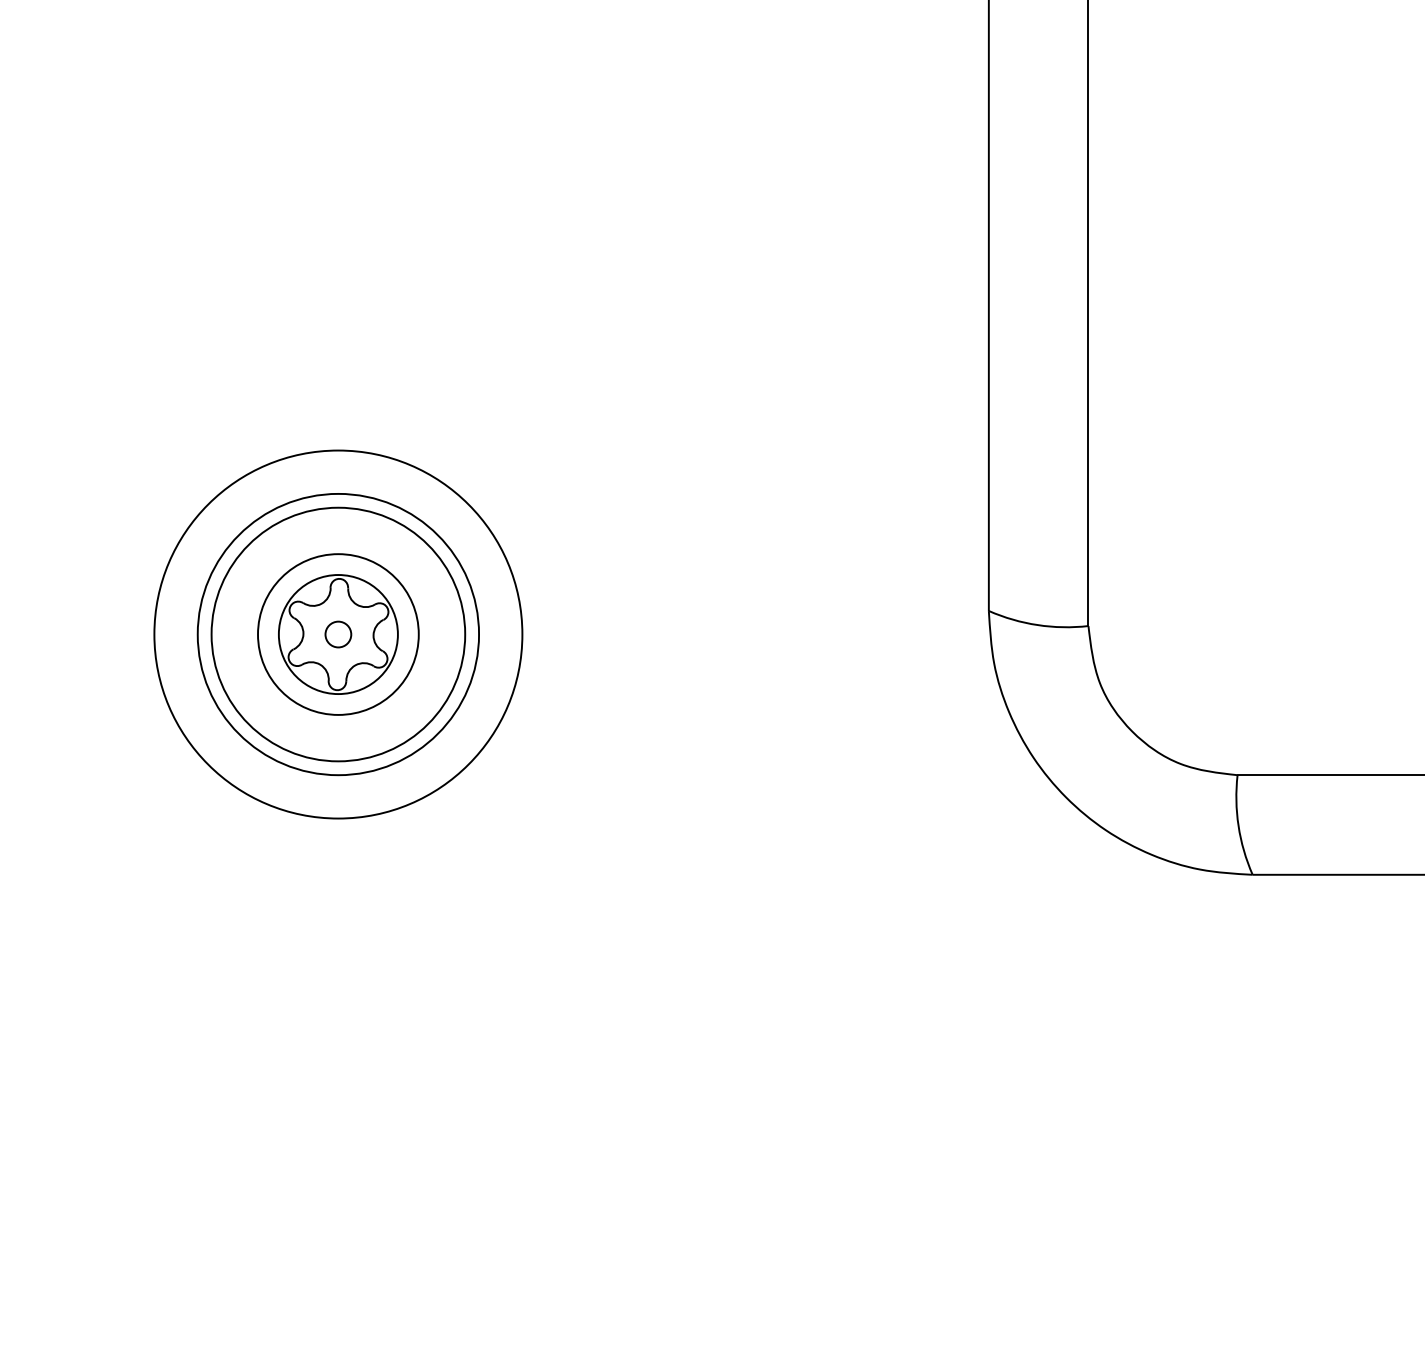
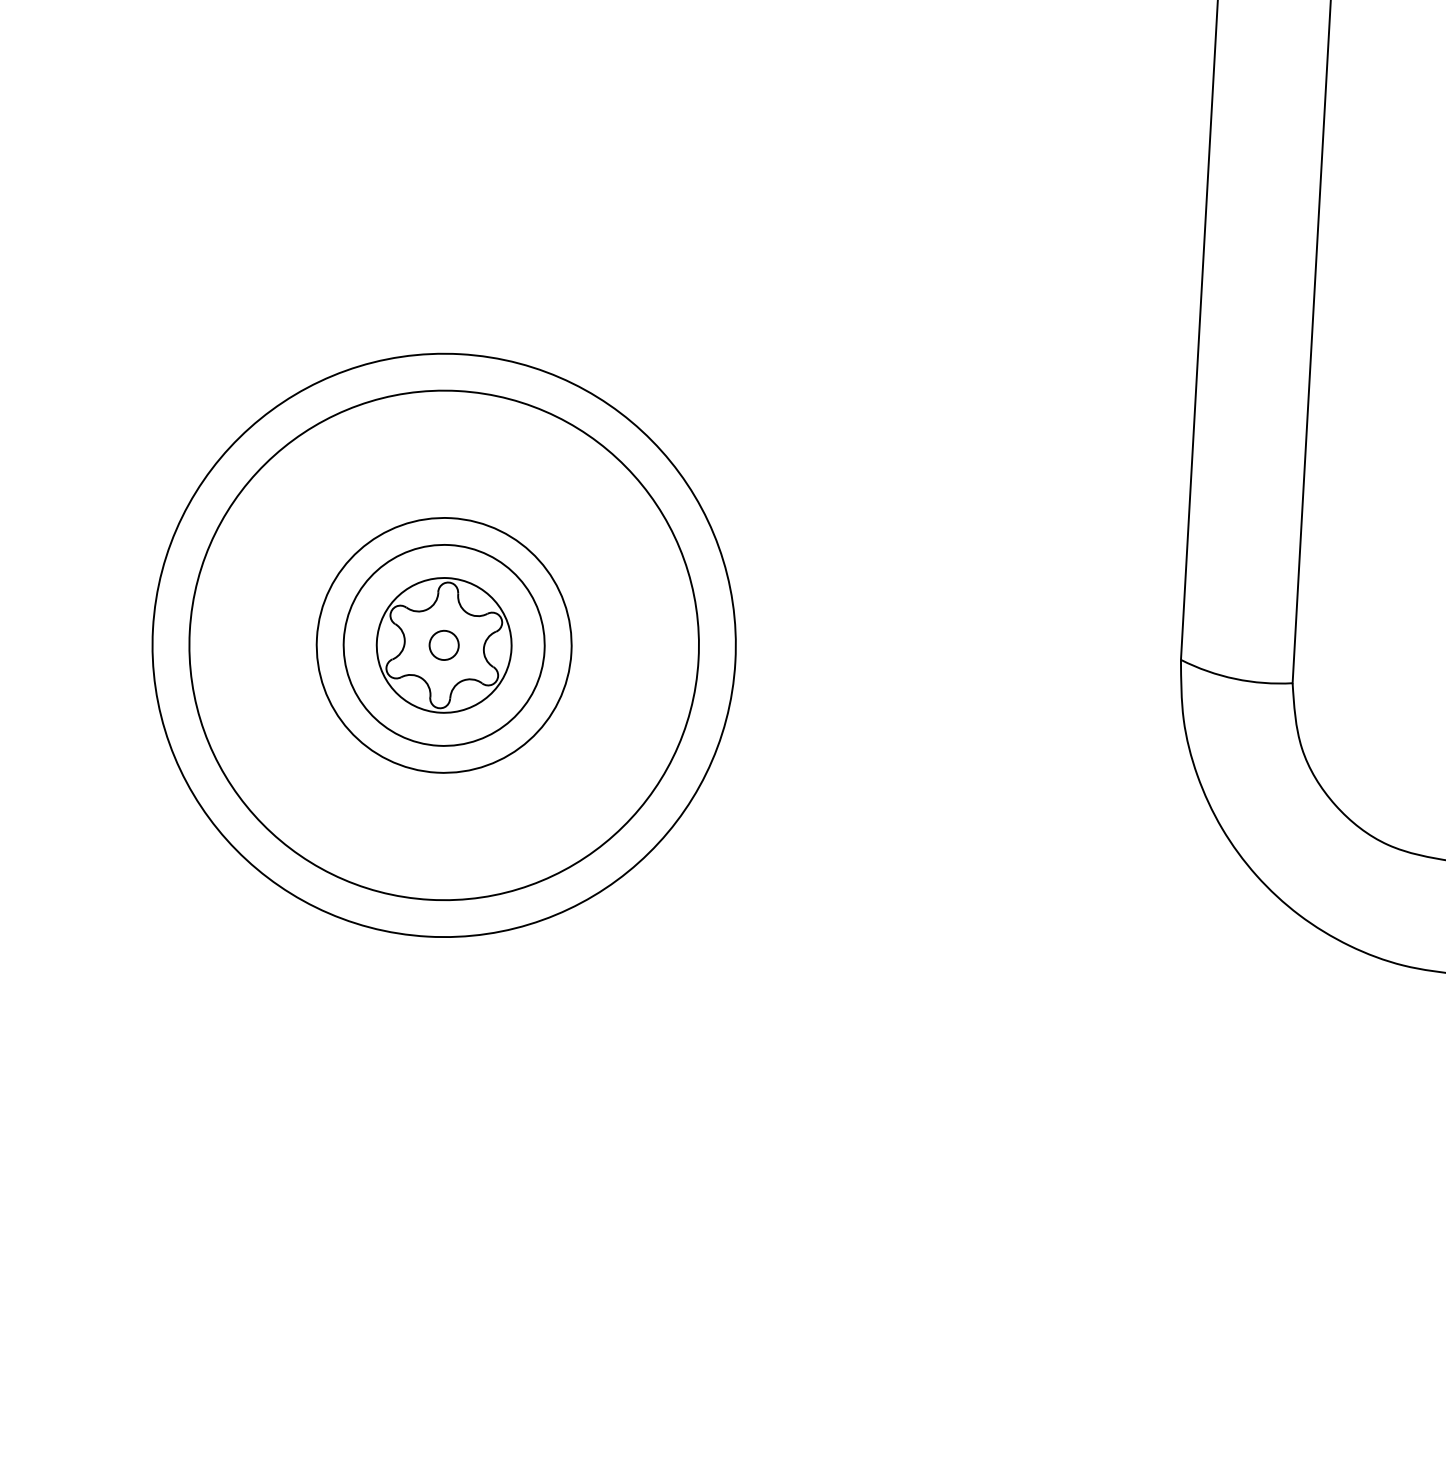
circle: (338, 634) -> (444, 645), size x0.7
circle: (338, 634) -> (444, 645), size x1.4
circle: (338, 634) -> (444, 645), size x1.4
circle: (338, 634) -> (444, 645), size x1.6

